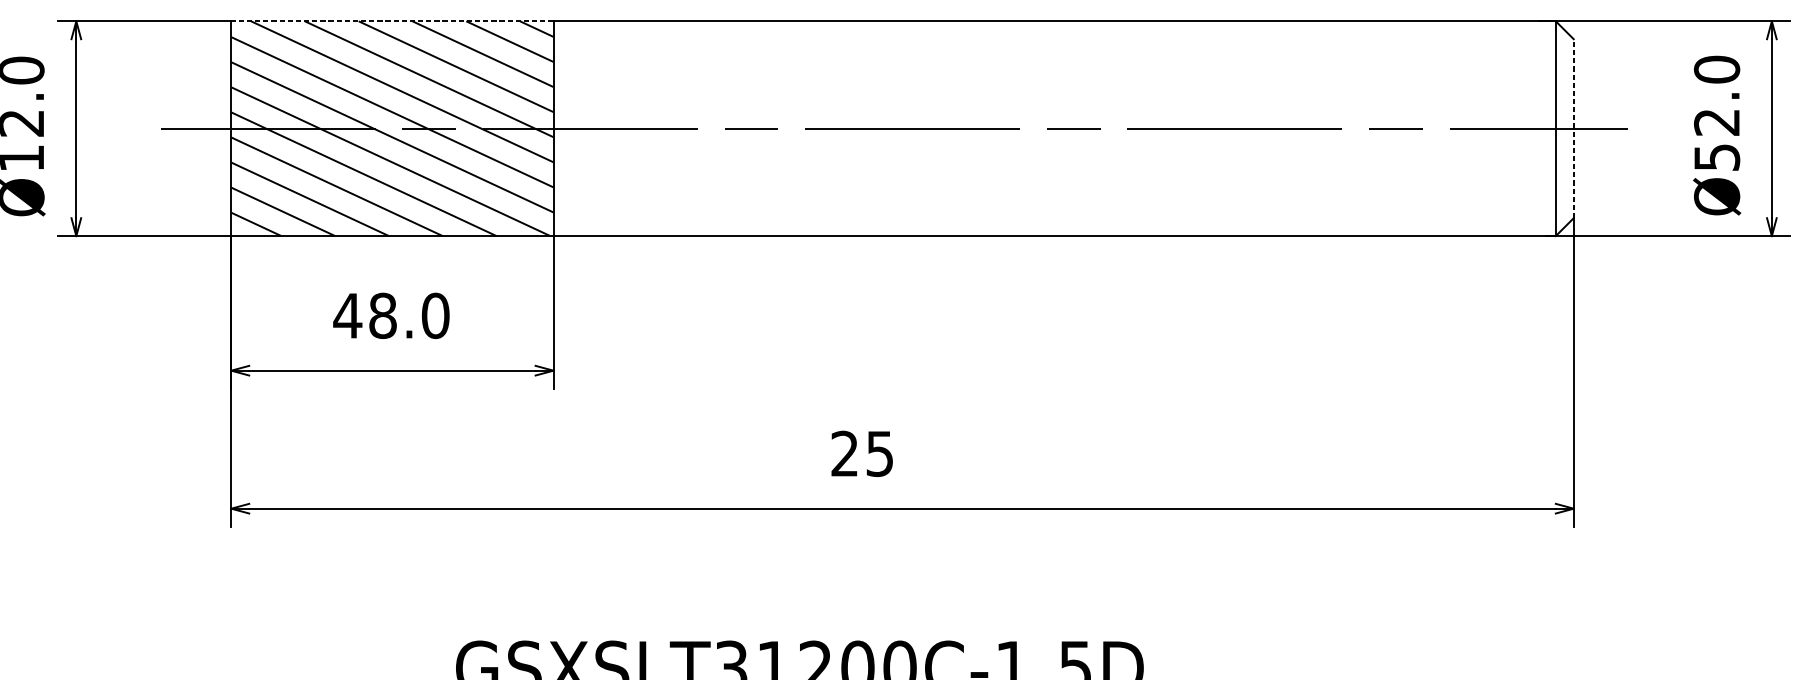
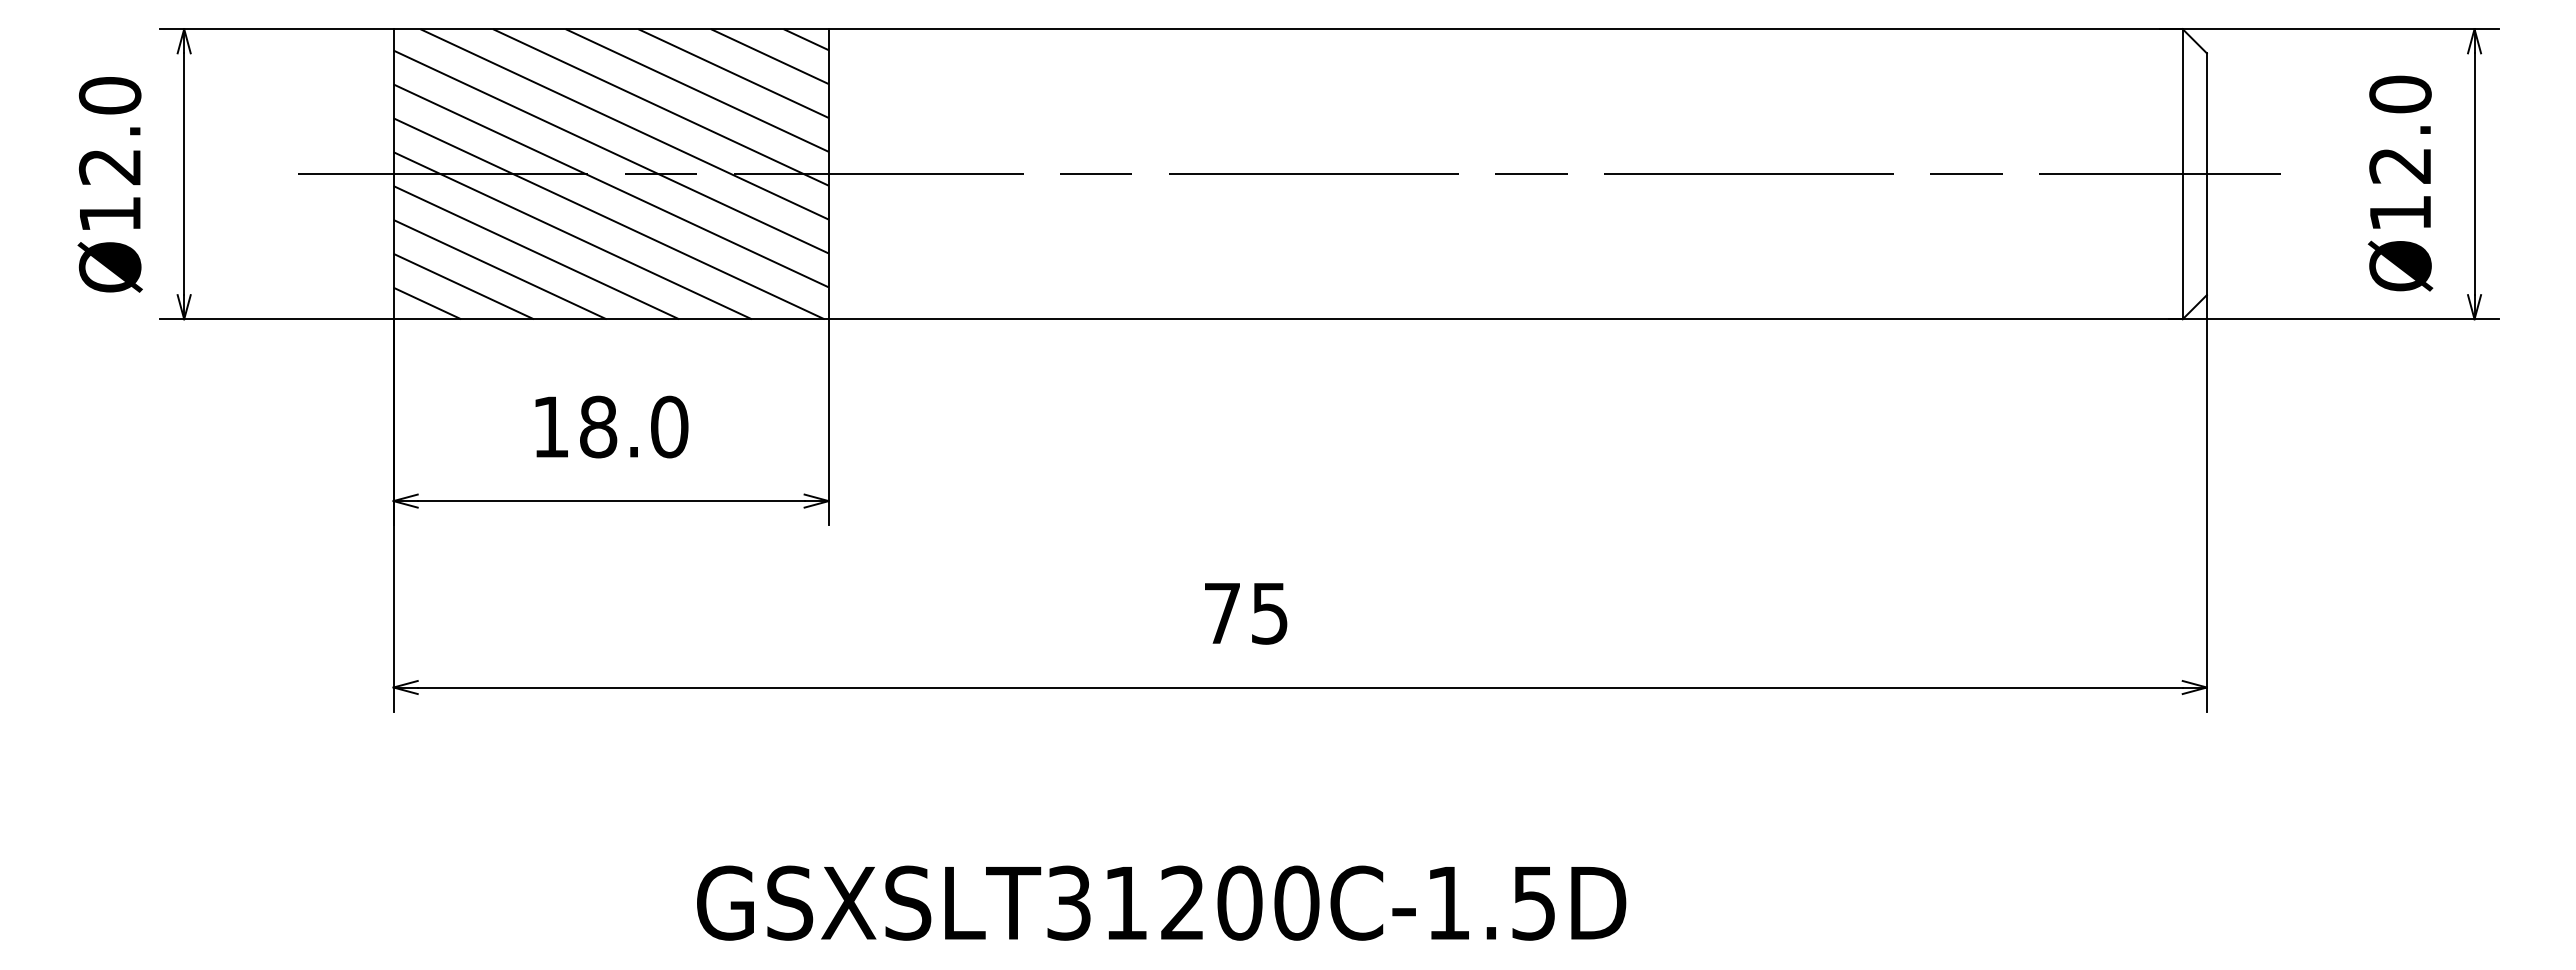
line: (392, 21) -> (611, 29), dashed -> solid
line: (1573, 128) -> (2206, 174), dashed -> solid
text: (1717, 157) -> (2400, 212), Ø52.0 -> Ø12.0
text: (347, 315) -> (550, 426), 48.0 -> 18.0
text: (844, 453) -> (1221, 612), 25 -> 75

